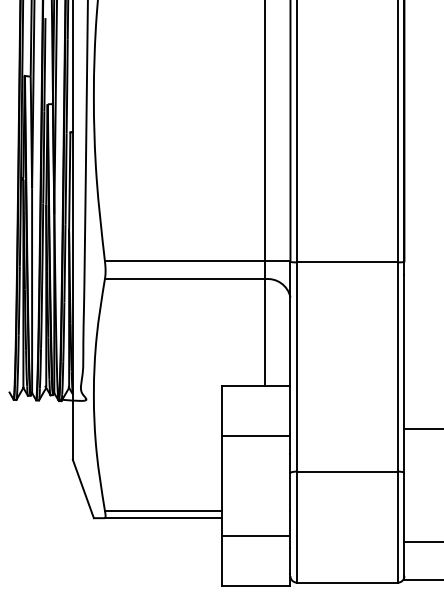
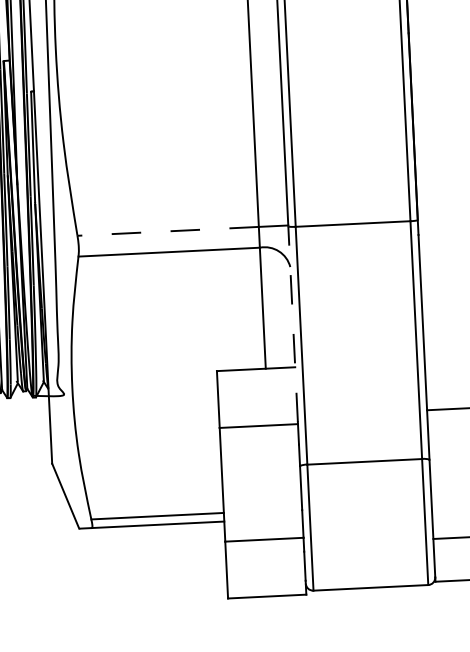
line: (184, 260) -> (167, 230), solid -> dashed
line: (290, 347) -> (293, 323), solid -> dashed

